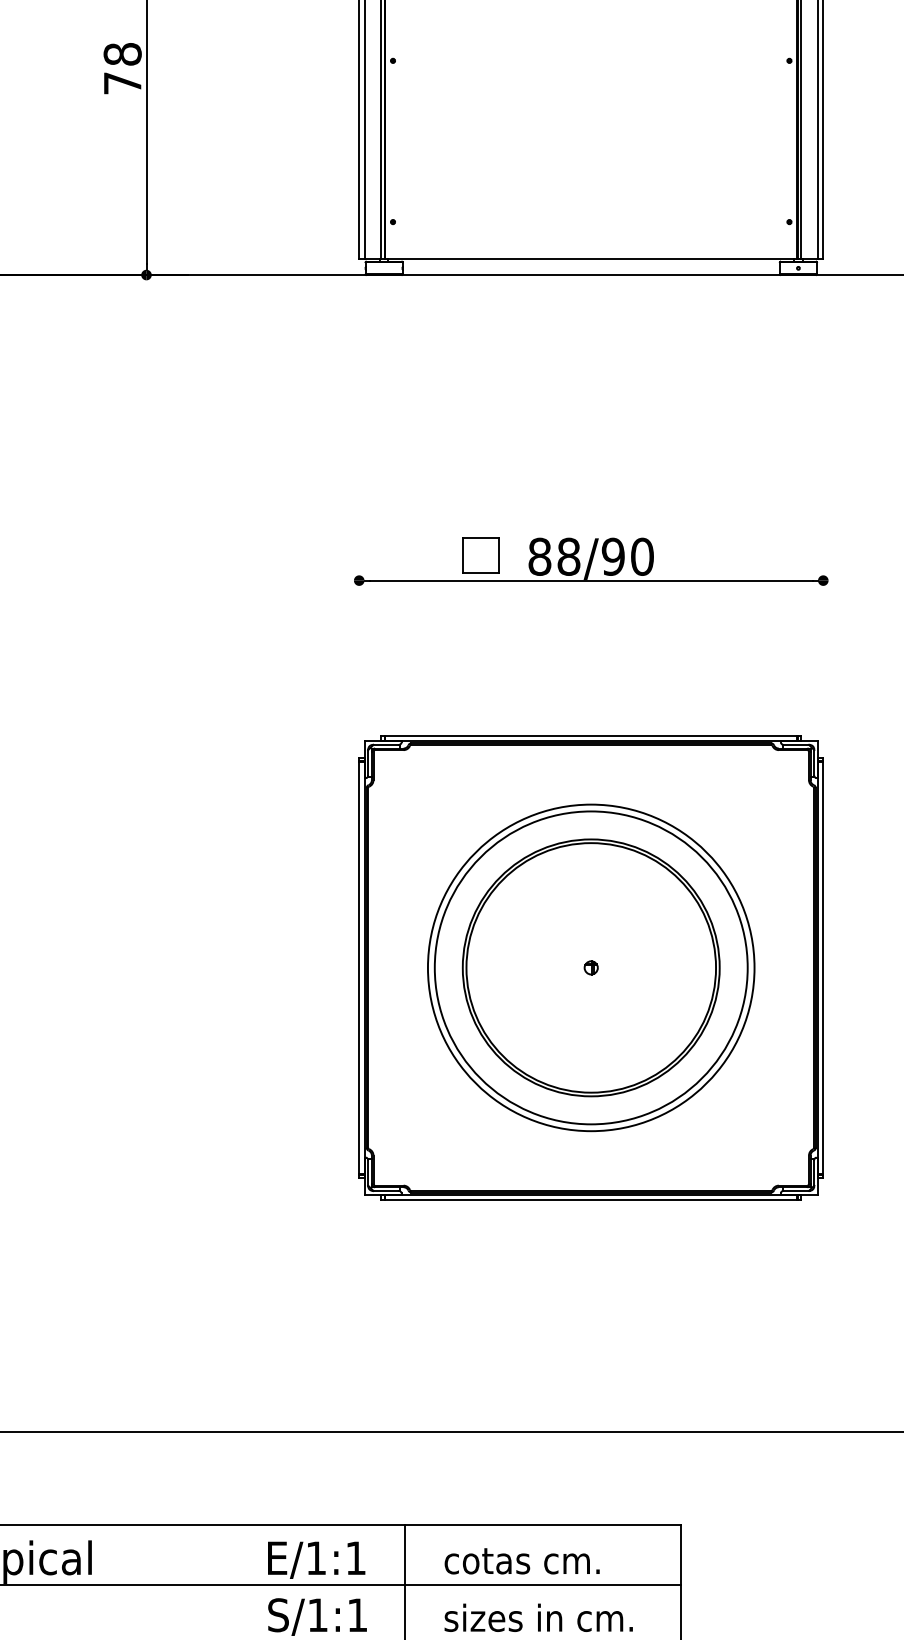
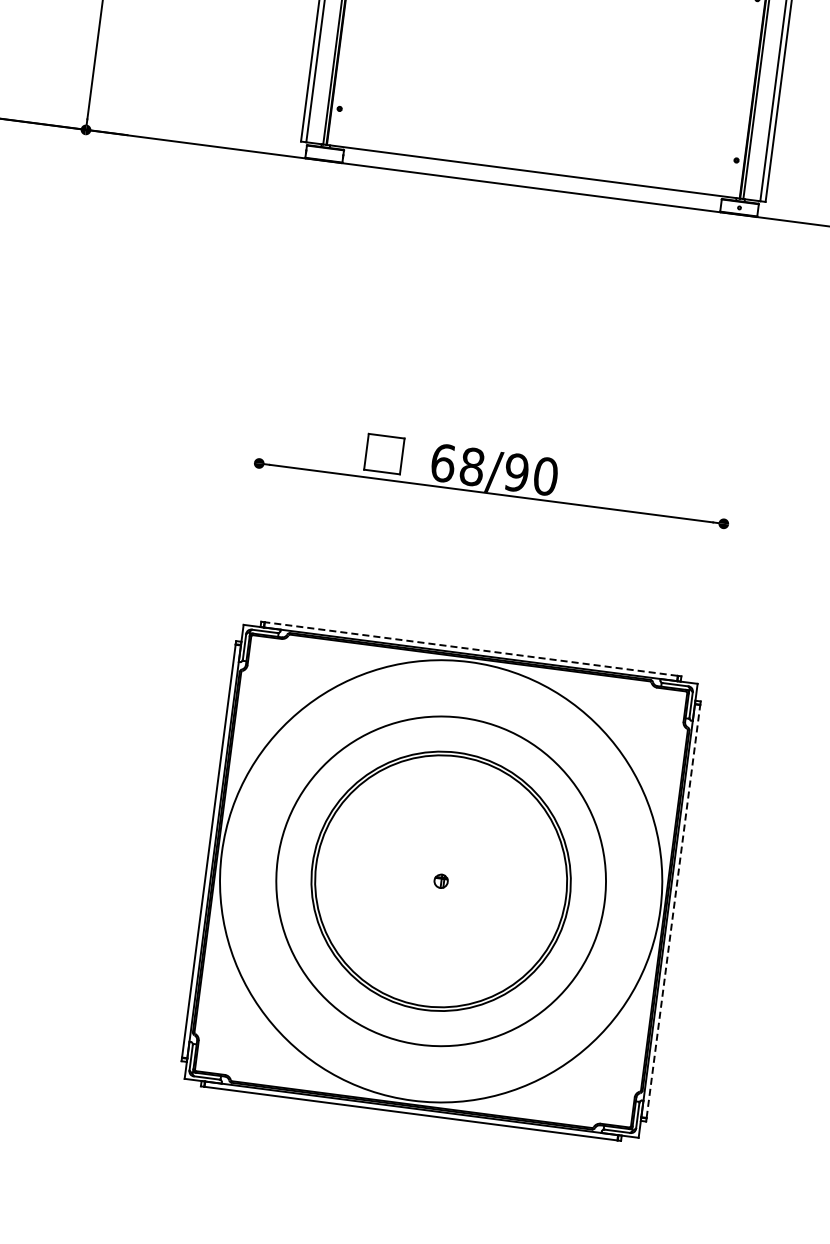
text: (539, 556) -> (442, 462), 88/90 -> 68/90
line: (590, 735) -> (470, 648), solid -> dashed
circle: (590, 967) -> (440, 880), size x1.4
line: (823, 967) -> (673, 911), solid -> dashed

